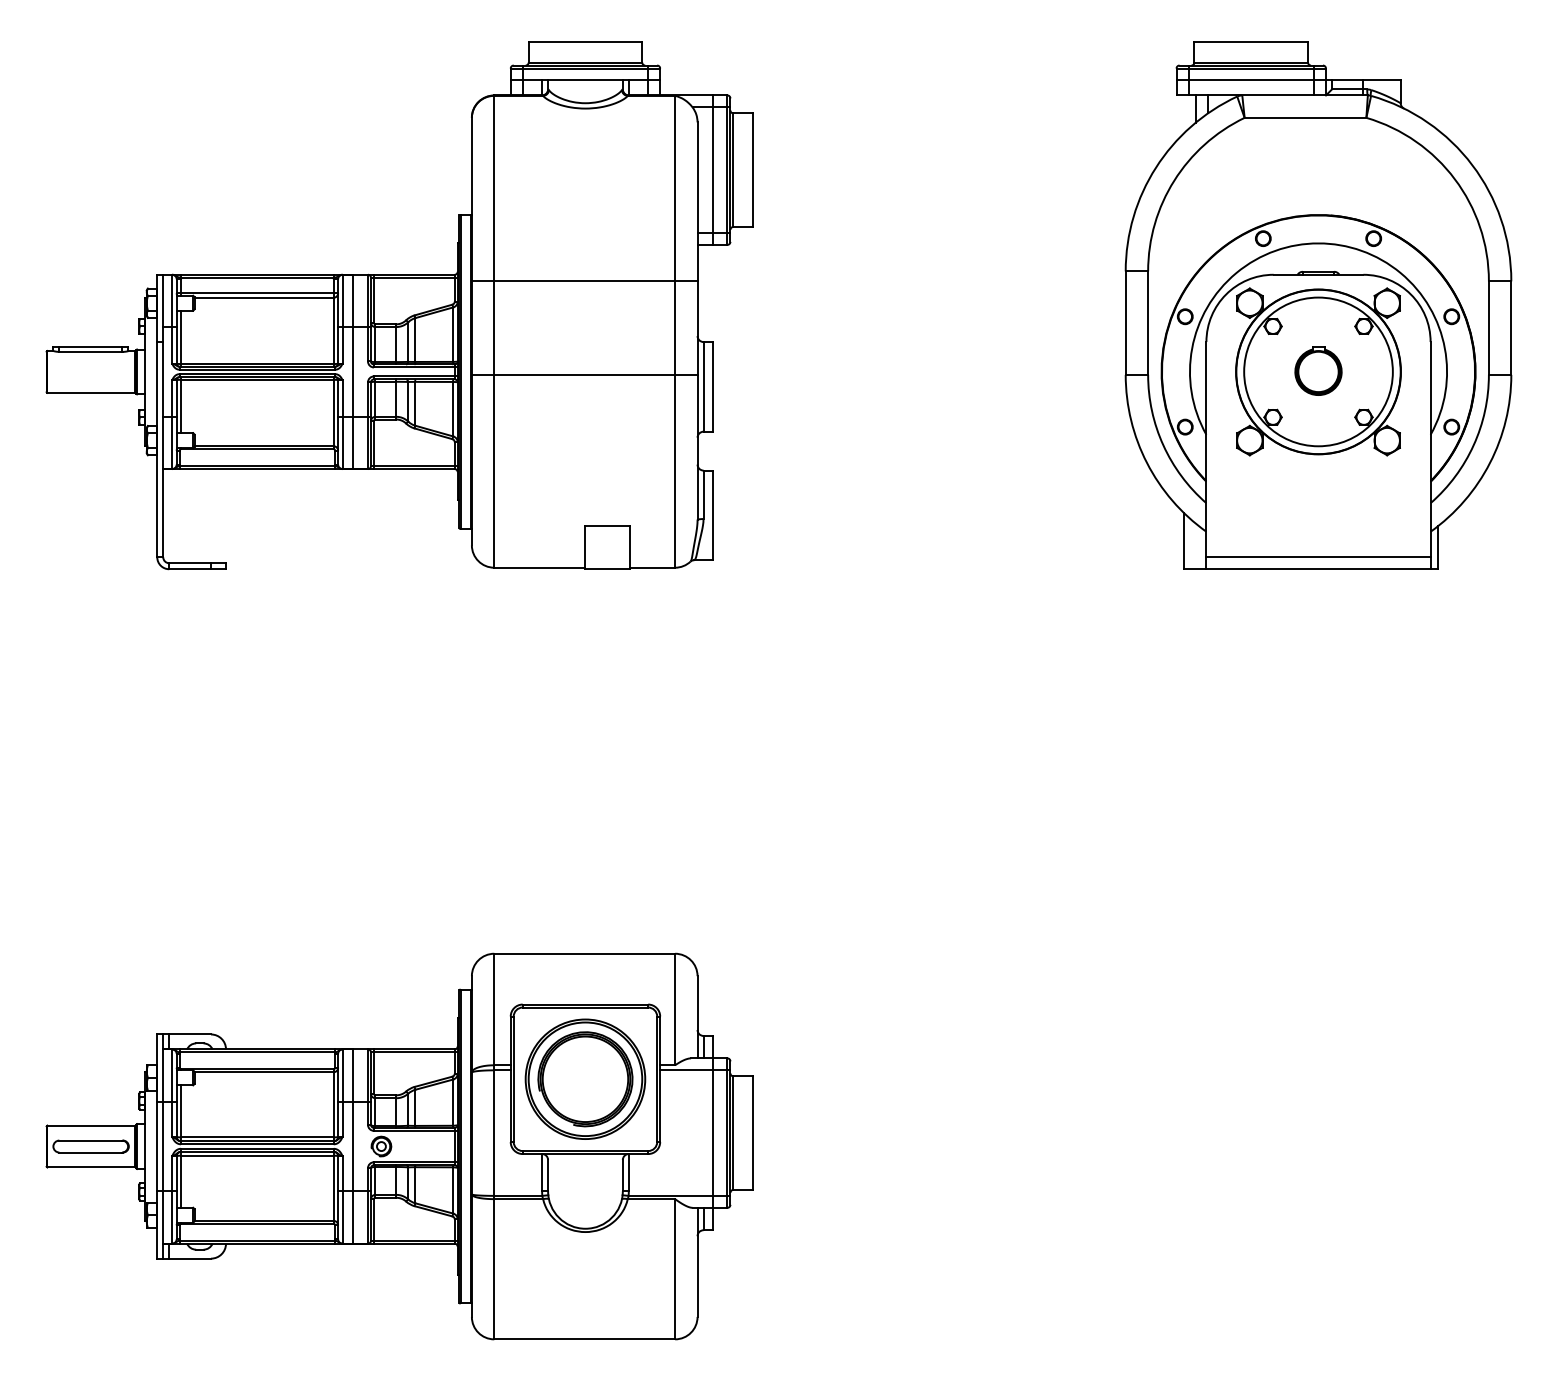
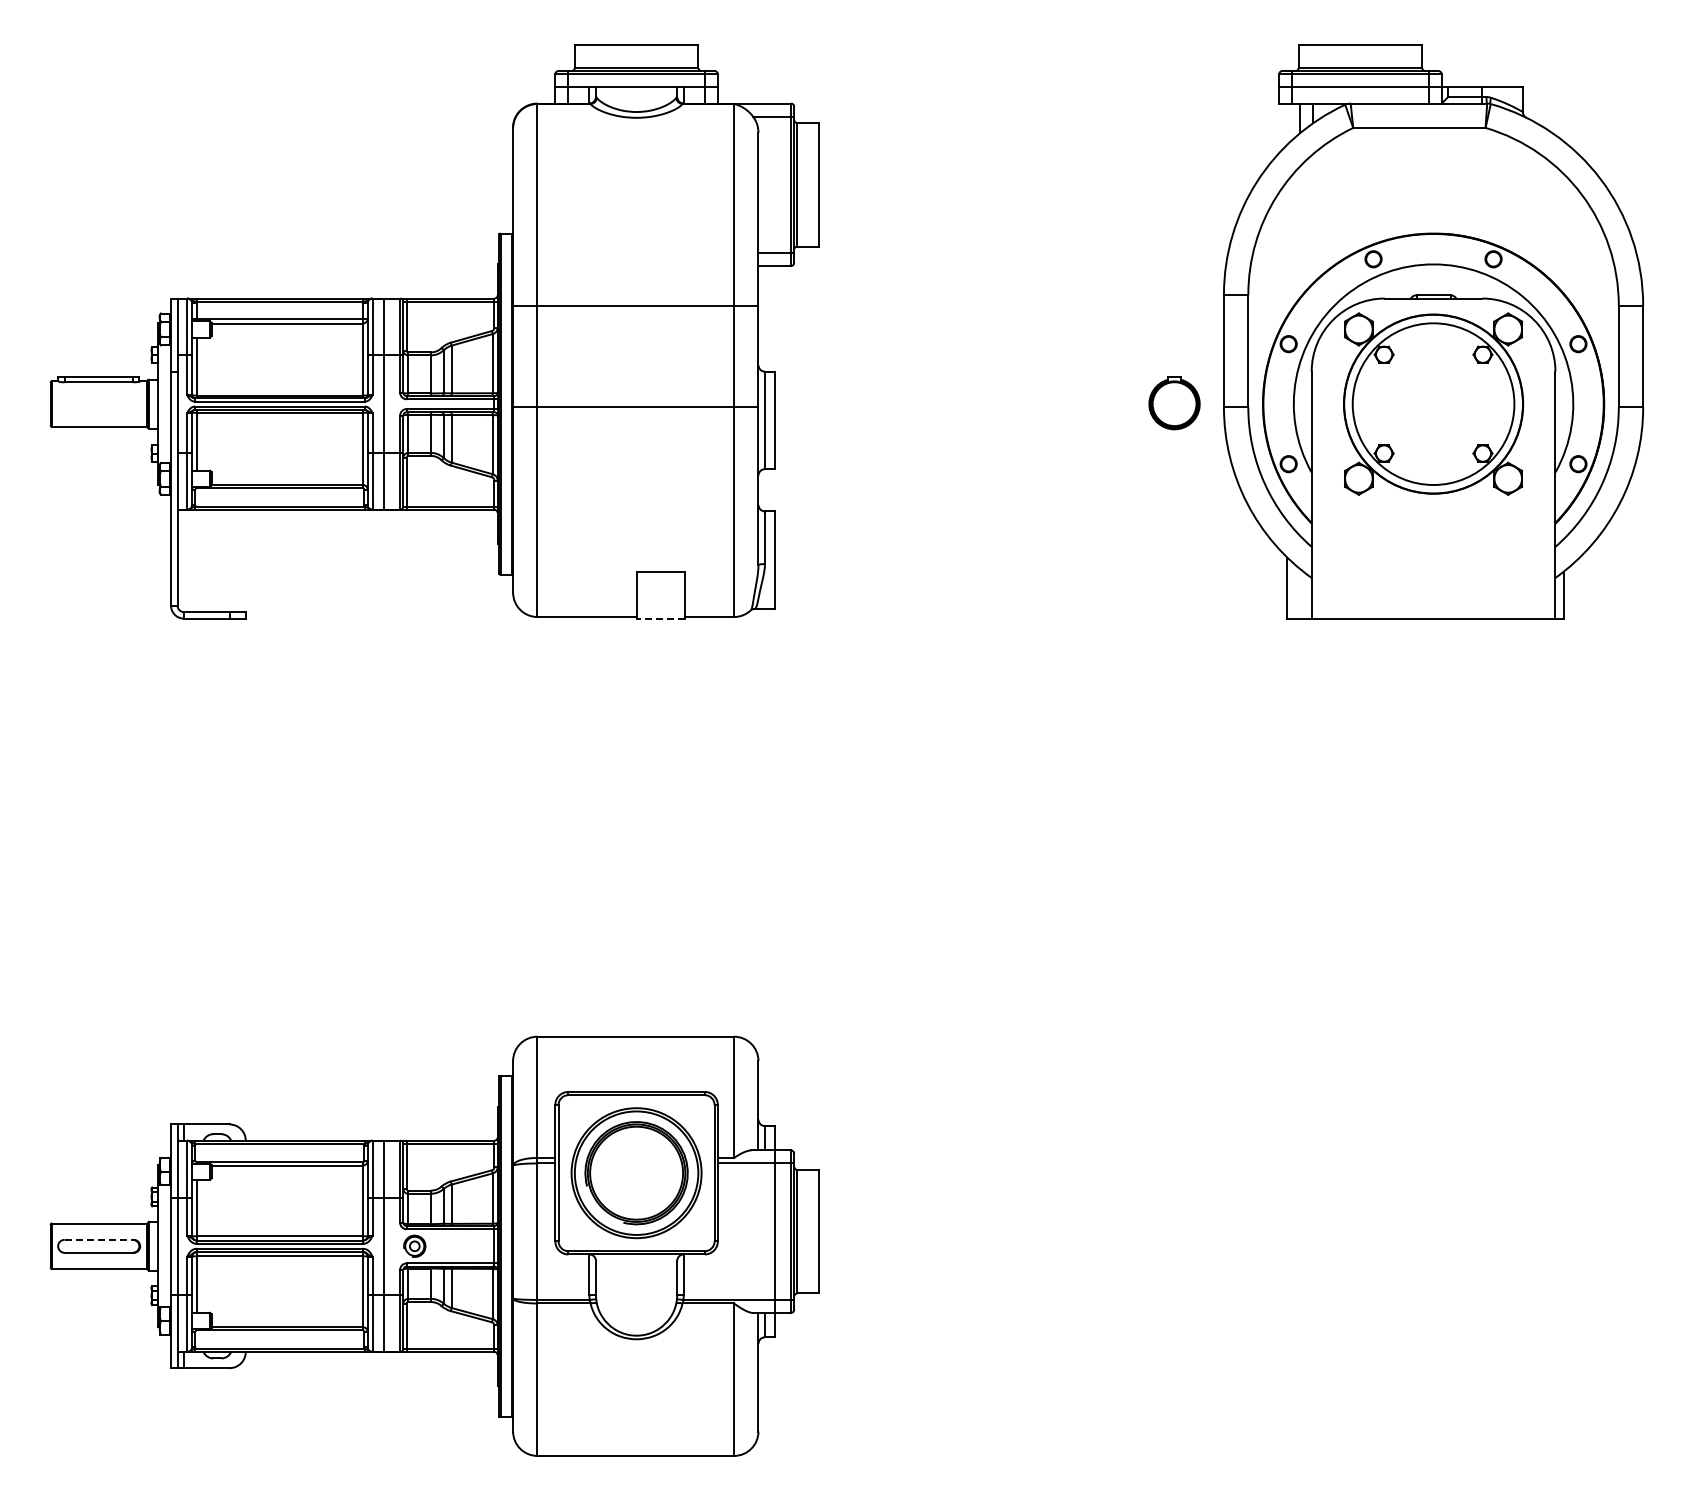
line: (712, 169) -> (774, 184), removed
part: (1318, 371) -> (1174, 403), moved
line: (1318, 557) -> (1433, 605), removed
line: (607, 569) -> (660, 618), solid -> dashed
line: (91, 1140) -> (99, 1239), solid -> dashed

